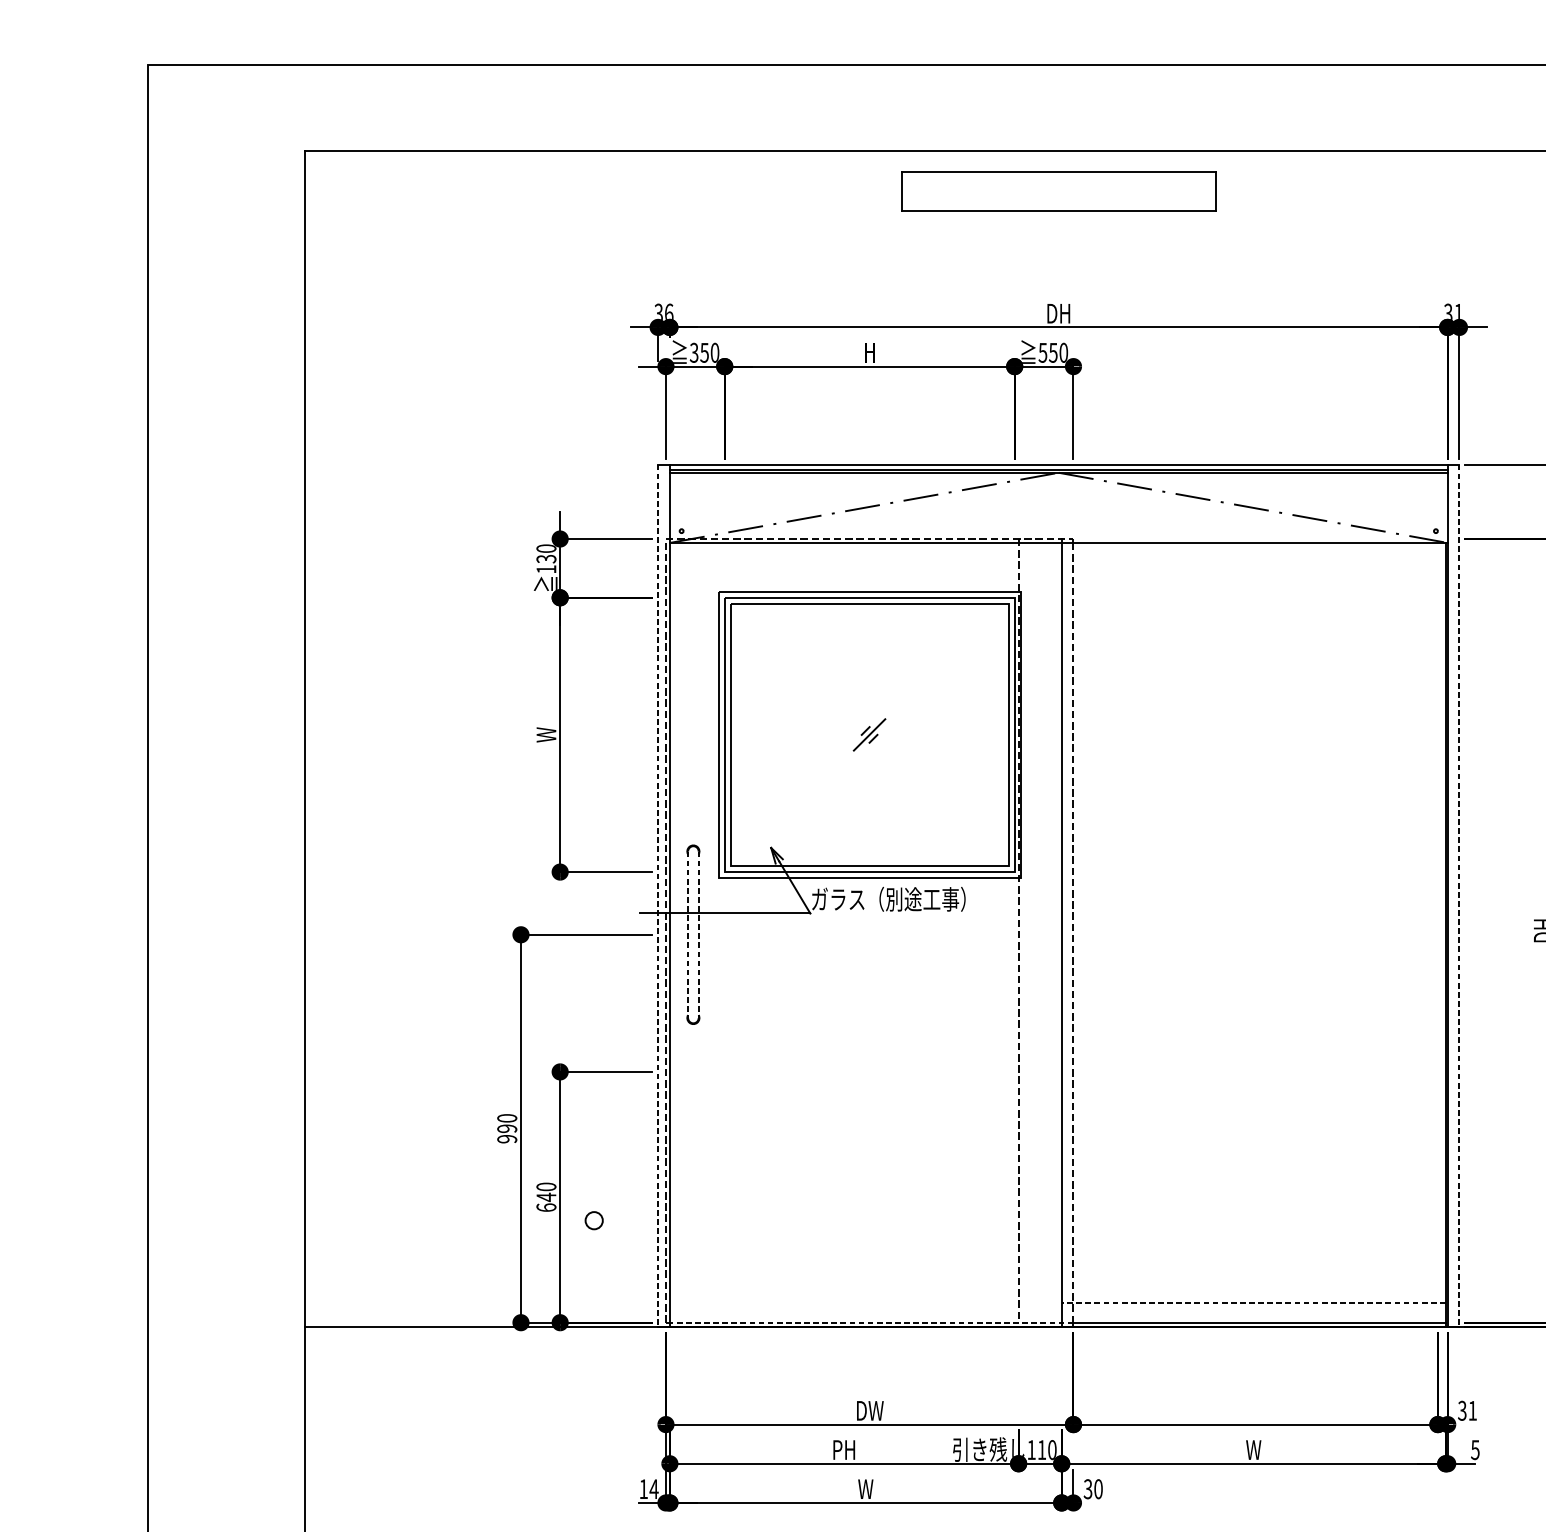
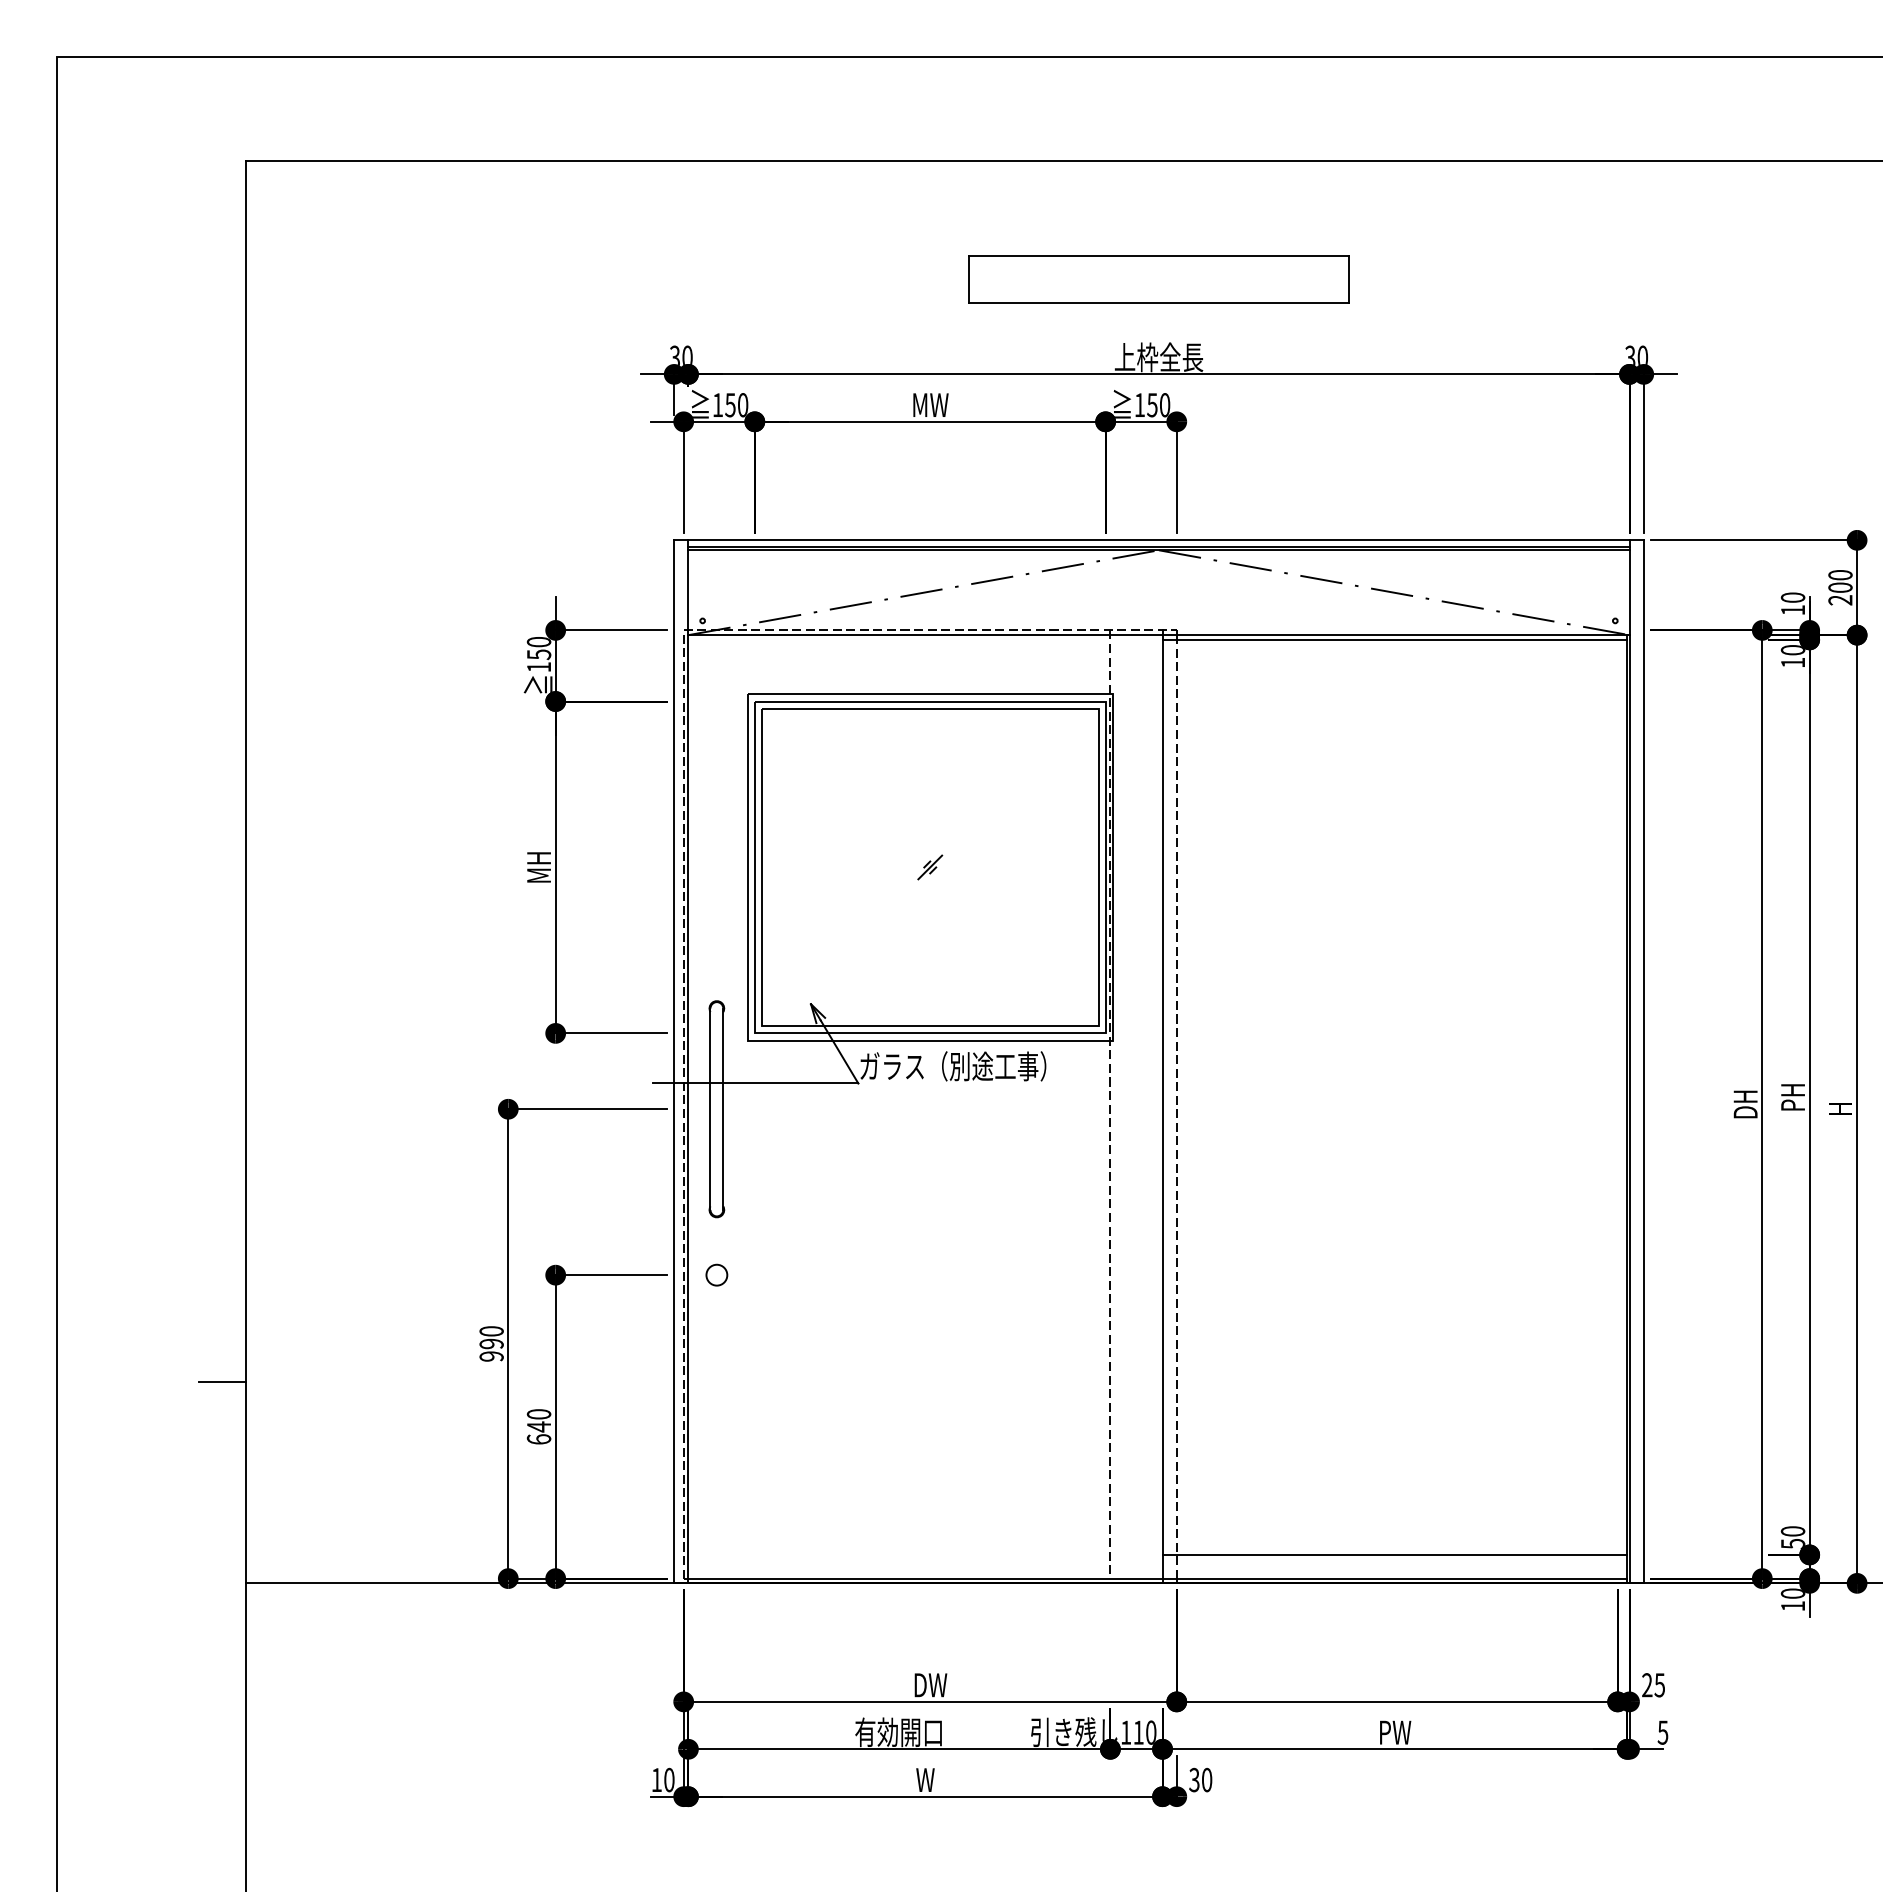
part: (1058, 191) -> (1158, 279), moved
text: (669, 310) -> (687, 354), 36 -> 30
text: (1458, 311) -> (1642, 355), 31 -> 30
text: (1058, 313) -> (1158, 357), DH -> 上枠全長
text: (869, 352) -> (930, 404), H -> MW
text: (693, 353) -> (717, 405), 350 -> 150
text: (1042, 353) -> (1139, 405), 550 -> 150
line: (1253, 546) -> (1394, 639), added
text: (545, 558) -> (538, 654), 130 -> 150
text: (545, 734) -> (538, 867), W -> MH
part: (869, 734) -> (930, 867), size x0.62
line: (658, 895) -> (674, 1061), dashed -> solid
line: (1459, 895) -> (1643, 1061), dashed -> solid
line: (688, 934) -> (710, 1109), dashed -> solid
line: (698, 934) -> (723, 1109), dashed -> solid
line: (284, 1159) -> (222, 1381), added
circle: (593, 1220) -> (716, 1274), moved
line: (1253, 1302) -> (1394, 1554), dashed -> solid
line: (871, 1322) -> (932, 1578), dashed -> solid
text: (1467, 1411) -> (1653, 1685), 31 -> 25
text: (843, 1449) -> (898, 1732), PH -> 有効開口
text: (1254, 1449) -> (1395, 1732), W -> PW
text: (653, 1488) -> (668, 1779), 14 -> 10

